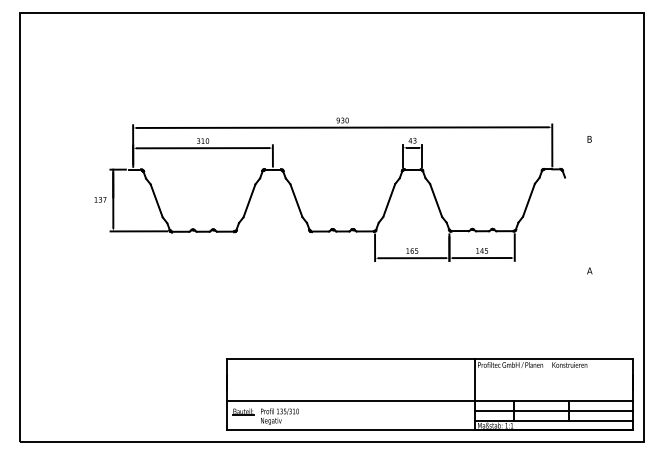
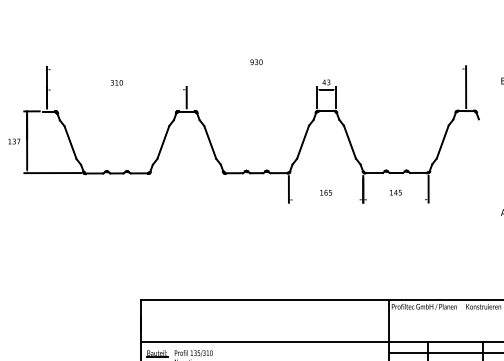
line: (342, 127) -> (256, 69), removed
line: (202, 148) -> (116, 90), removed
line: (411, 258) -> (325, 200), removed
line: (482, 258) -> (396, 200), removed

